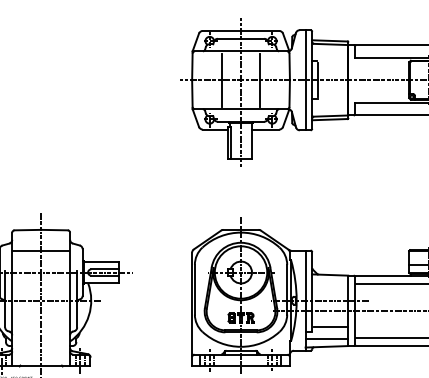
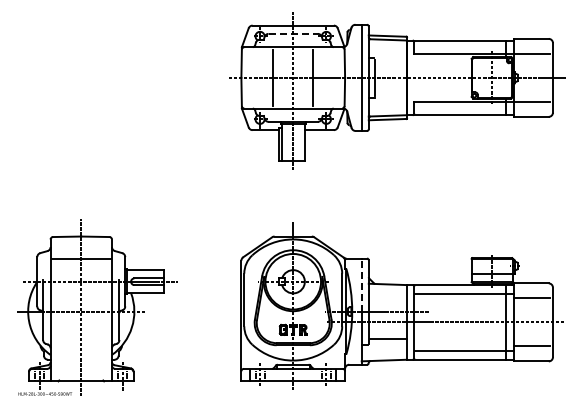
line: (241, 38) -> (293, 33), solid -> dashed
line: (305, 276) -> (361, 285), solid -> dashed
line: (326, 338) -> (383, 351), removed

